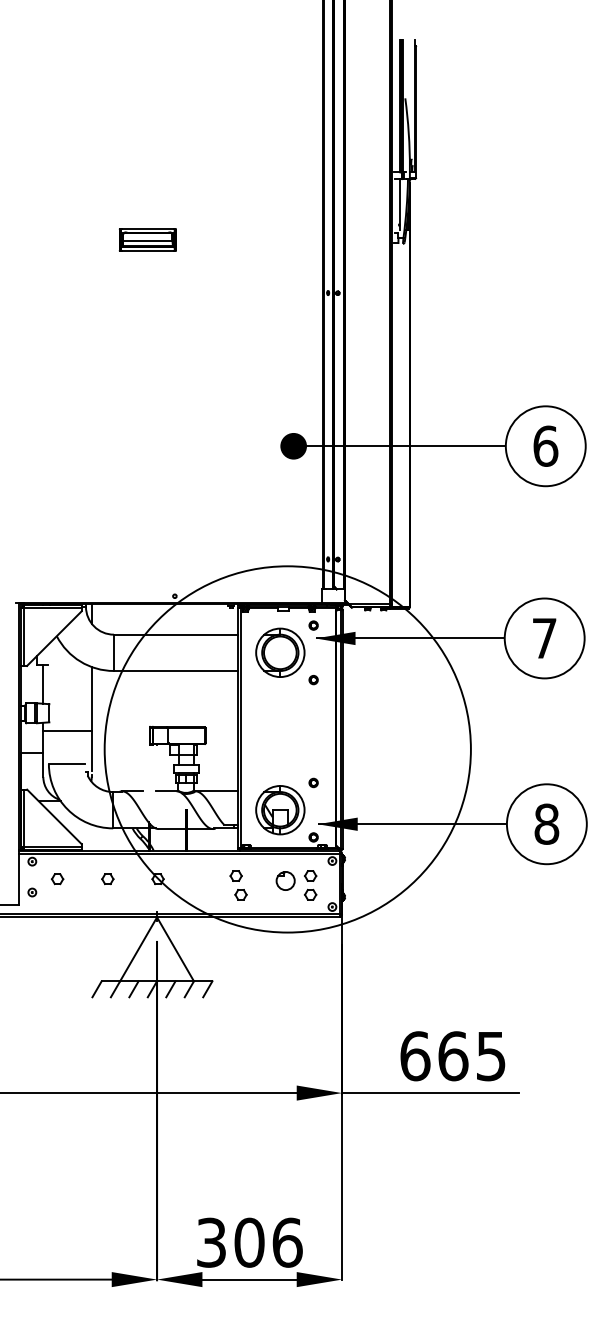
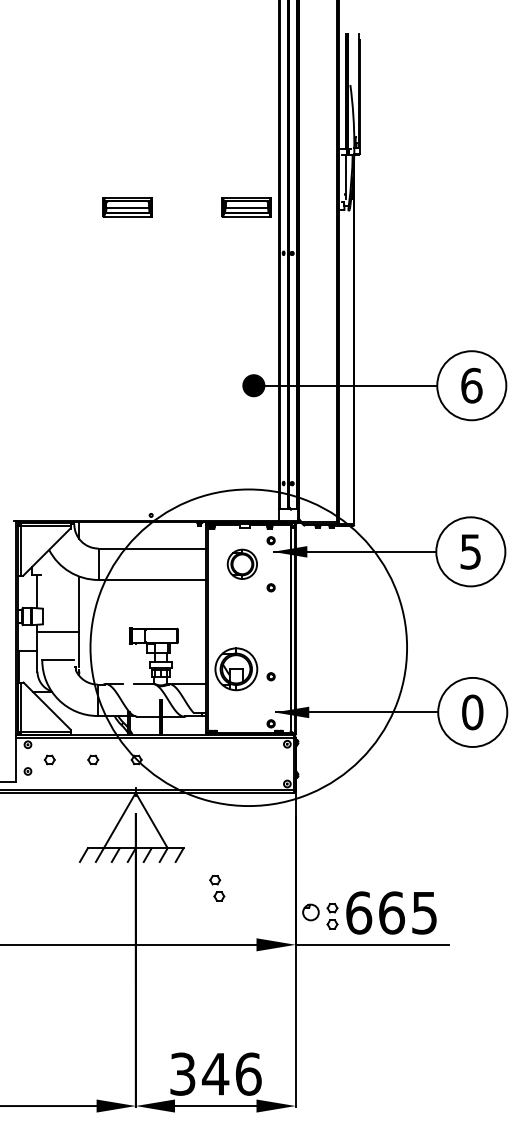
part: (285, 240) -> (246, 207), added
text: (544, 638) -> (470, 551), 7 -> 5
part: (280, 653) -> (242, 564), size x0.7
part: (280, 810) -> (236, 669), moved
text: (546, 824) -> (472, 712), 8 -> 0
part: (238, 885) -> (217, 888), moved
part: (296, 885) -> (320, 916), moved
text: (249, 1241) -> (215, 1073), 306 -> 346

